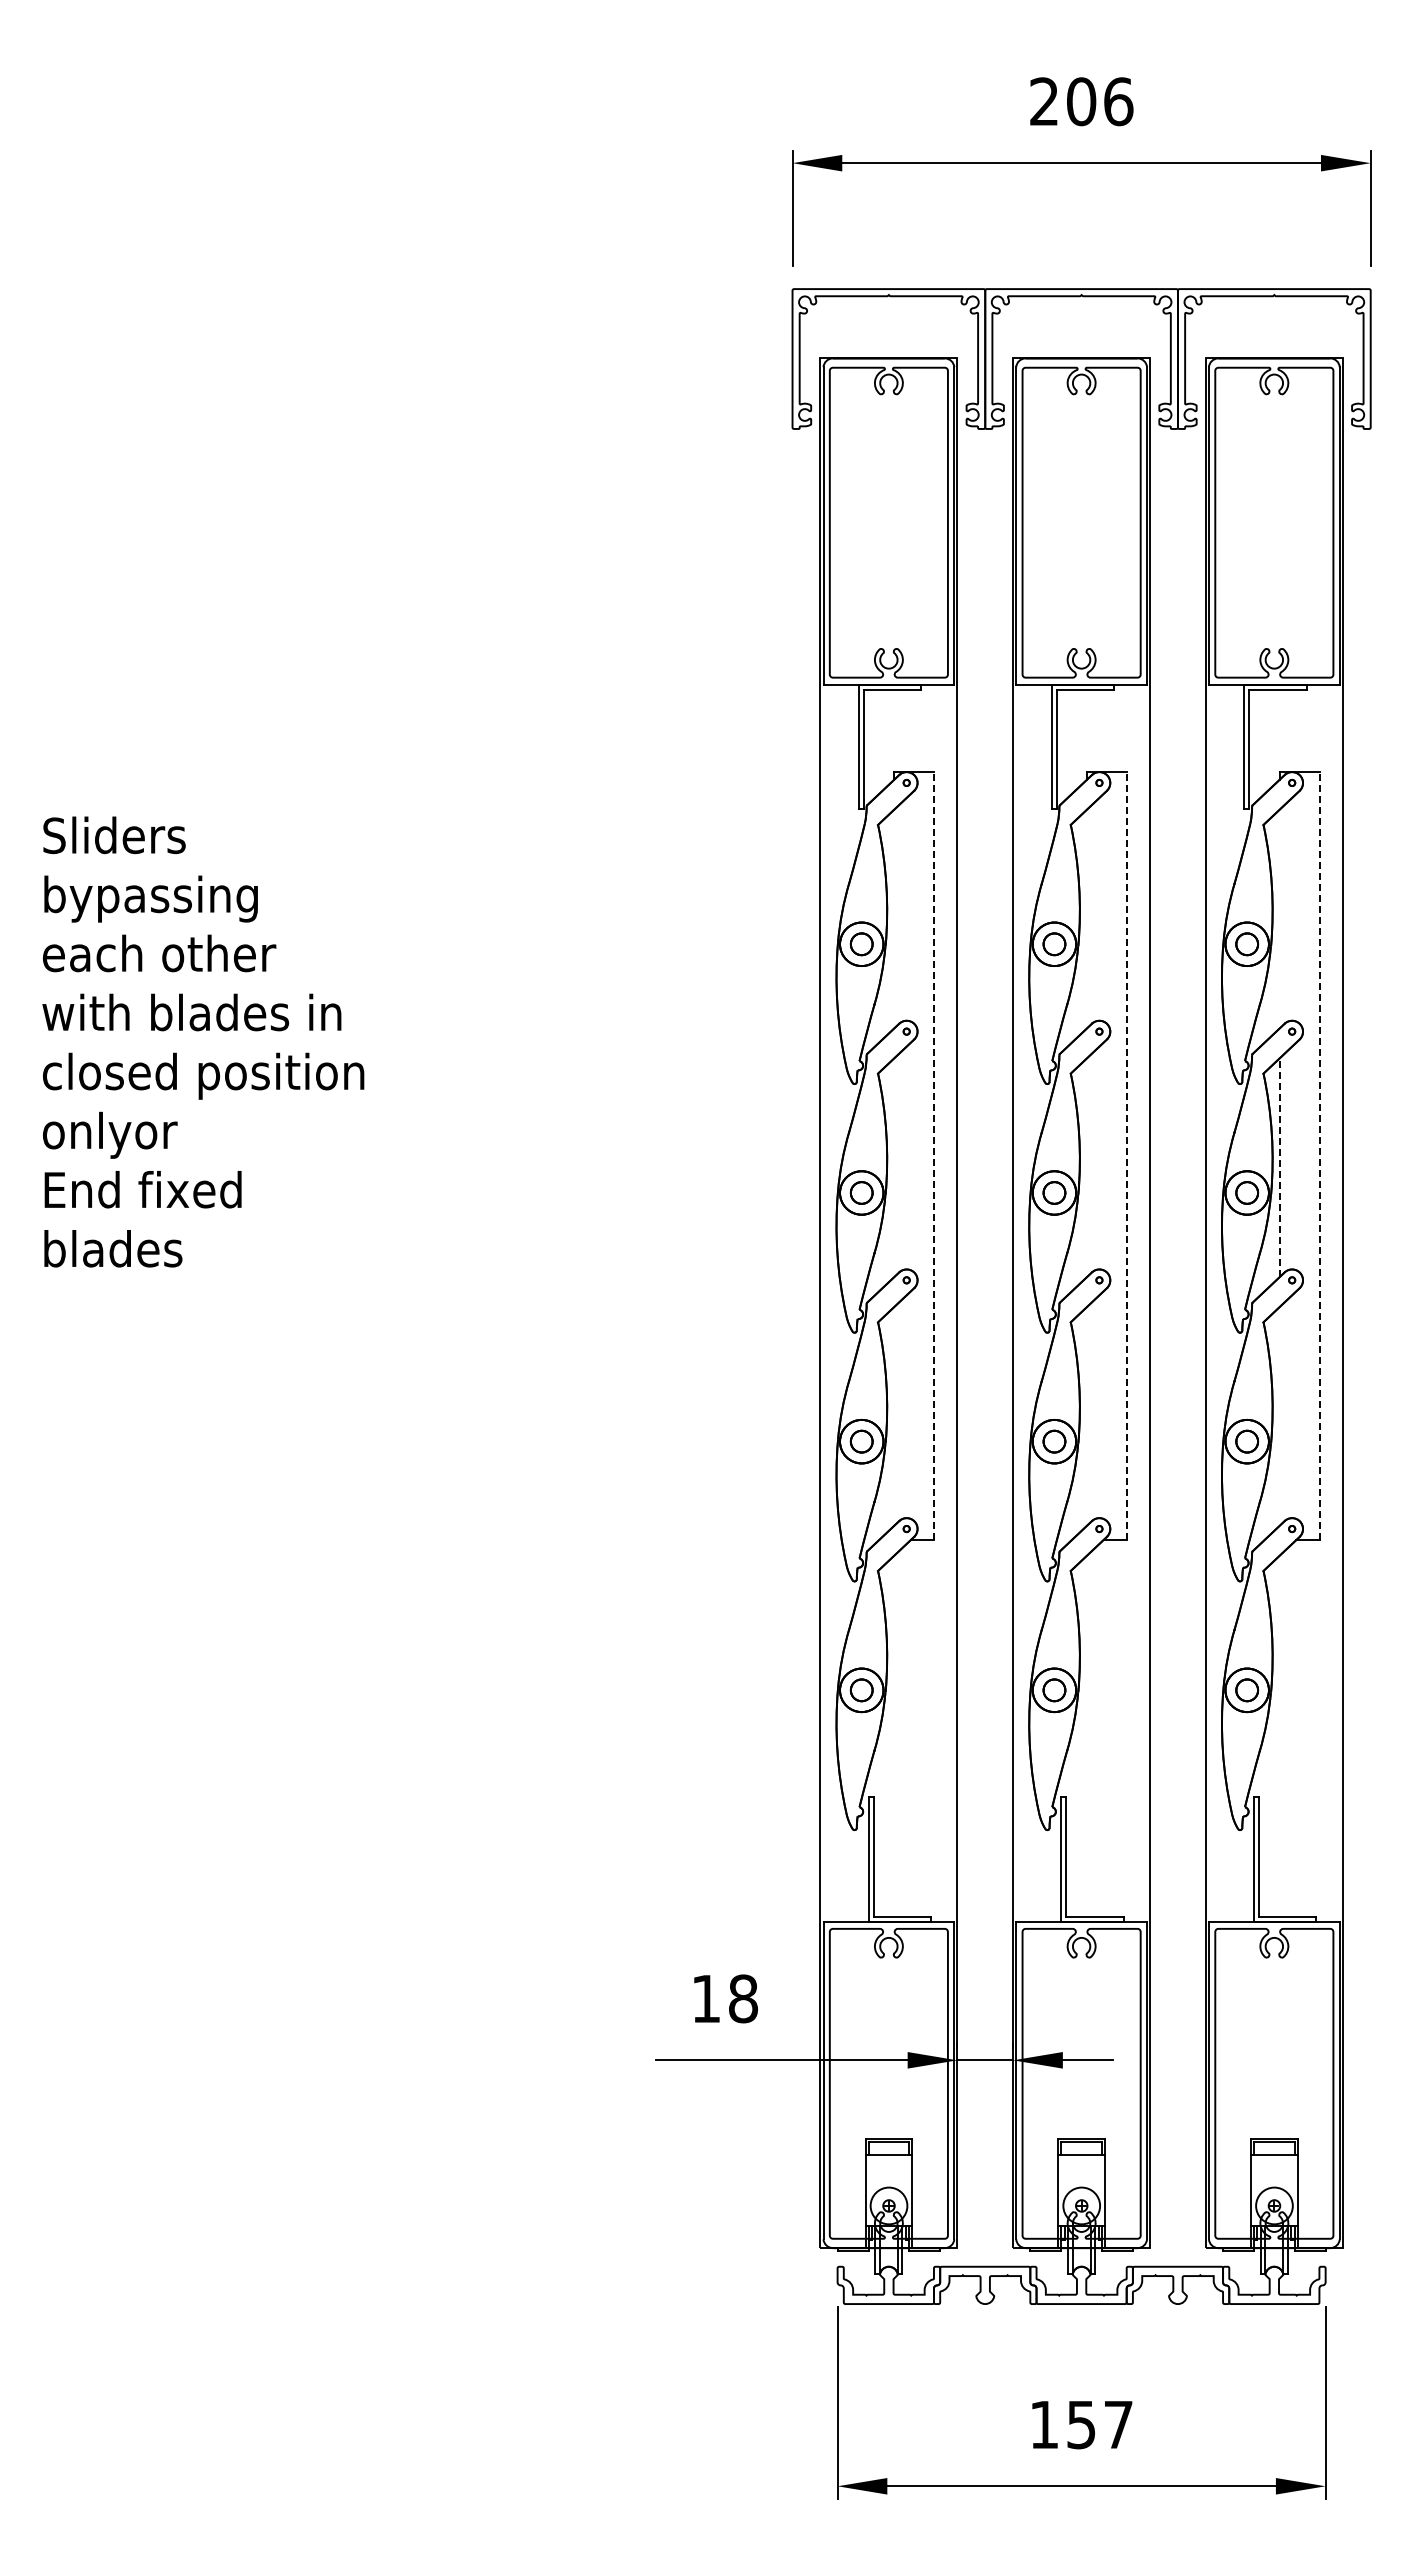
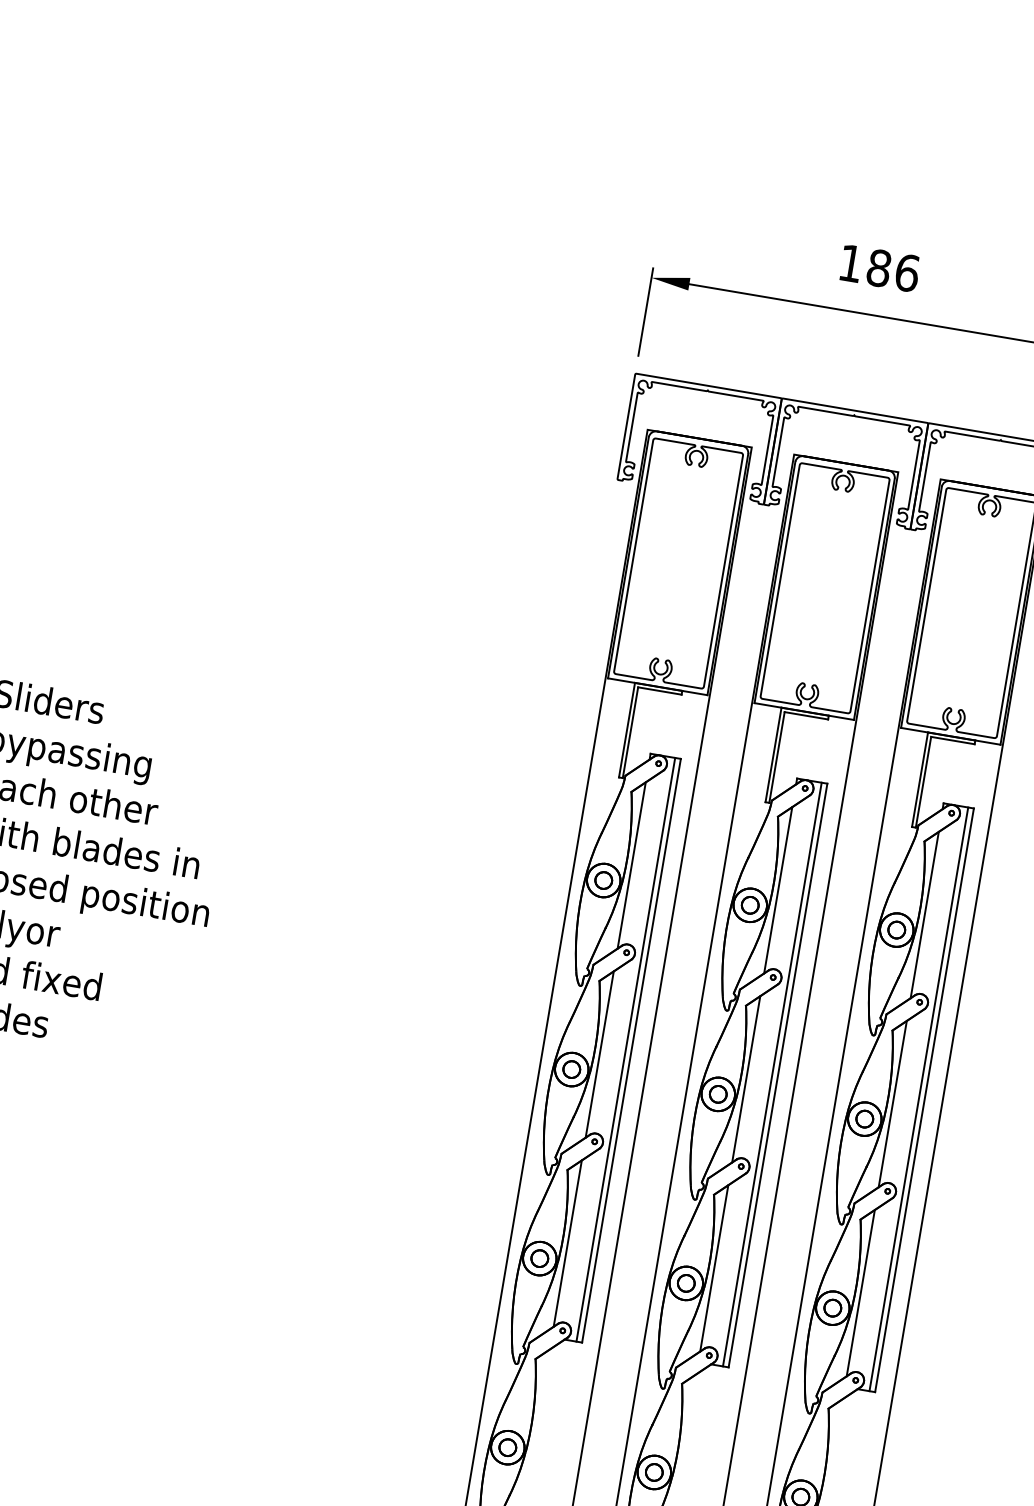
text: (1063, 101) -> (865, 265), 206 -> 186
line: (894, 918) -> (631, 865), added
line: (1086, 918) -> (777, 889), added
line: (1279, 918) -> (924, 914), added
line: (926, 1155) -> (625, 1049), added
line: (934, 1155) -> (631, 1050), dashed -> solid
line: (1119, 1155) -> (772, 1074), added
line: (1126, 1155) -> (777, 1075), dashed -> solid
line: (1312, 1155) -> (919, 1099), added
line: (1319, 1155) -> (924, 1099), dashed -> solid
line: (894, 1167) -> (599, 1054), added
line: (1086, 1167) -> (745, 1079), added
line: (1279, 1167) -> (892, 1103), dashed -> solid
line: (894, 1416) -> (567, 1243), added
line: (1086, 1416) -> (713, 1268), added
line: (1279, 1416) -> (860, 1293), added

